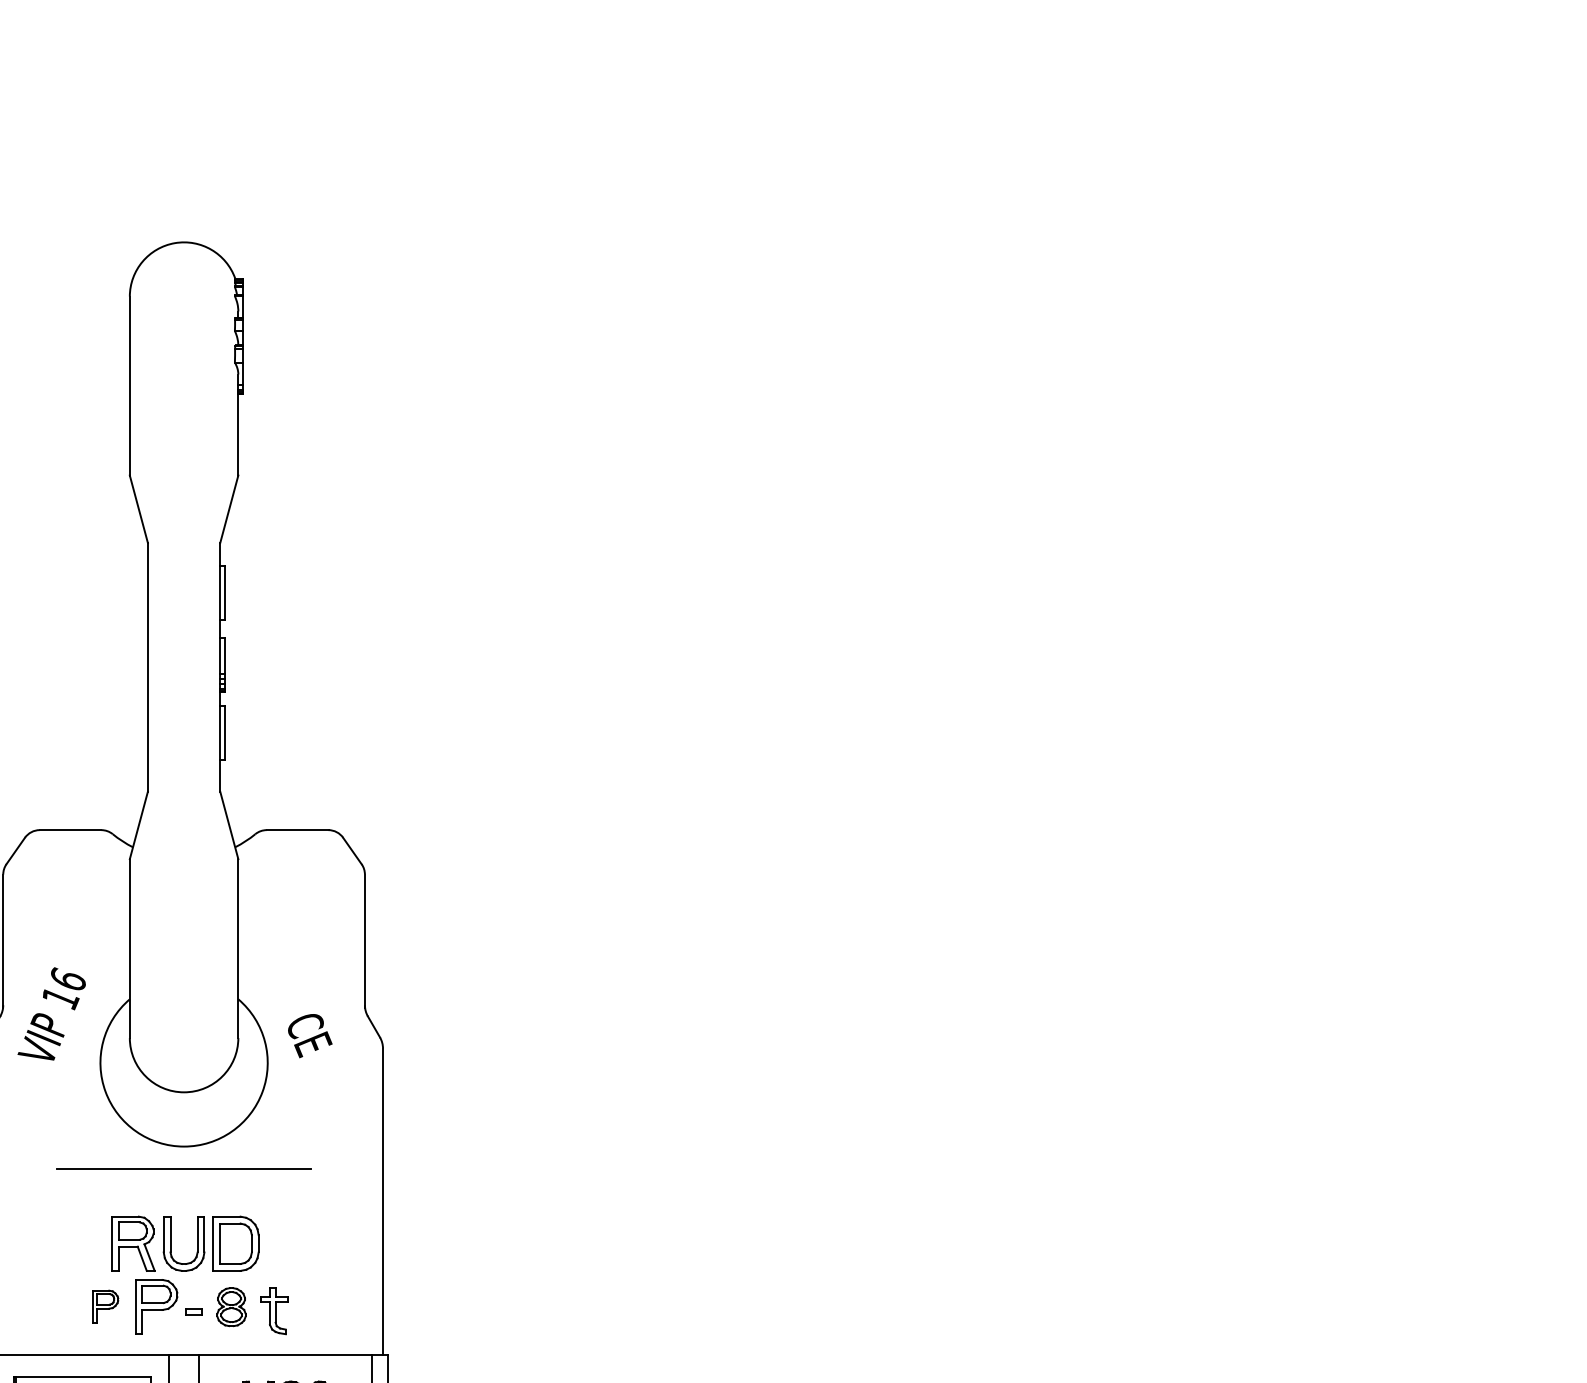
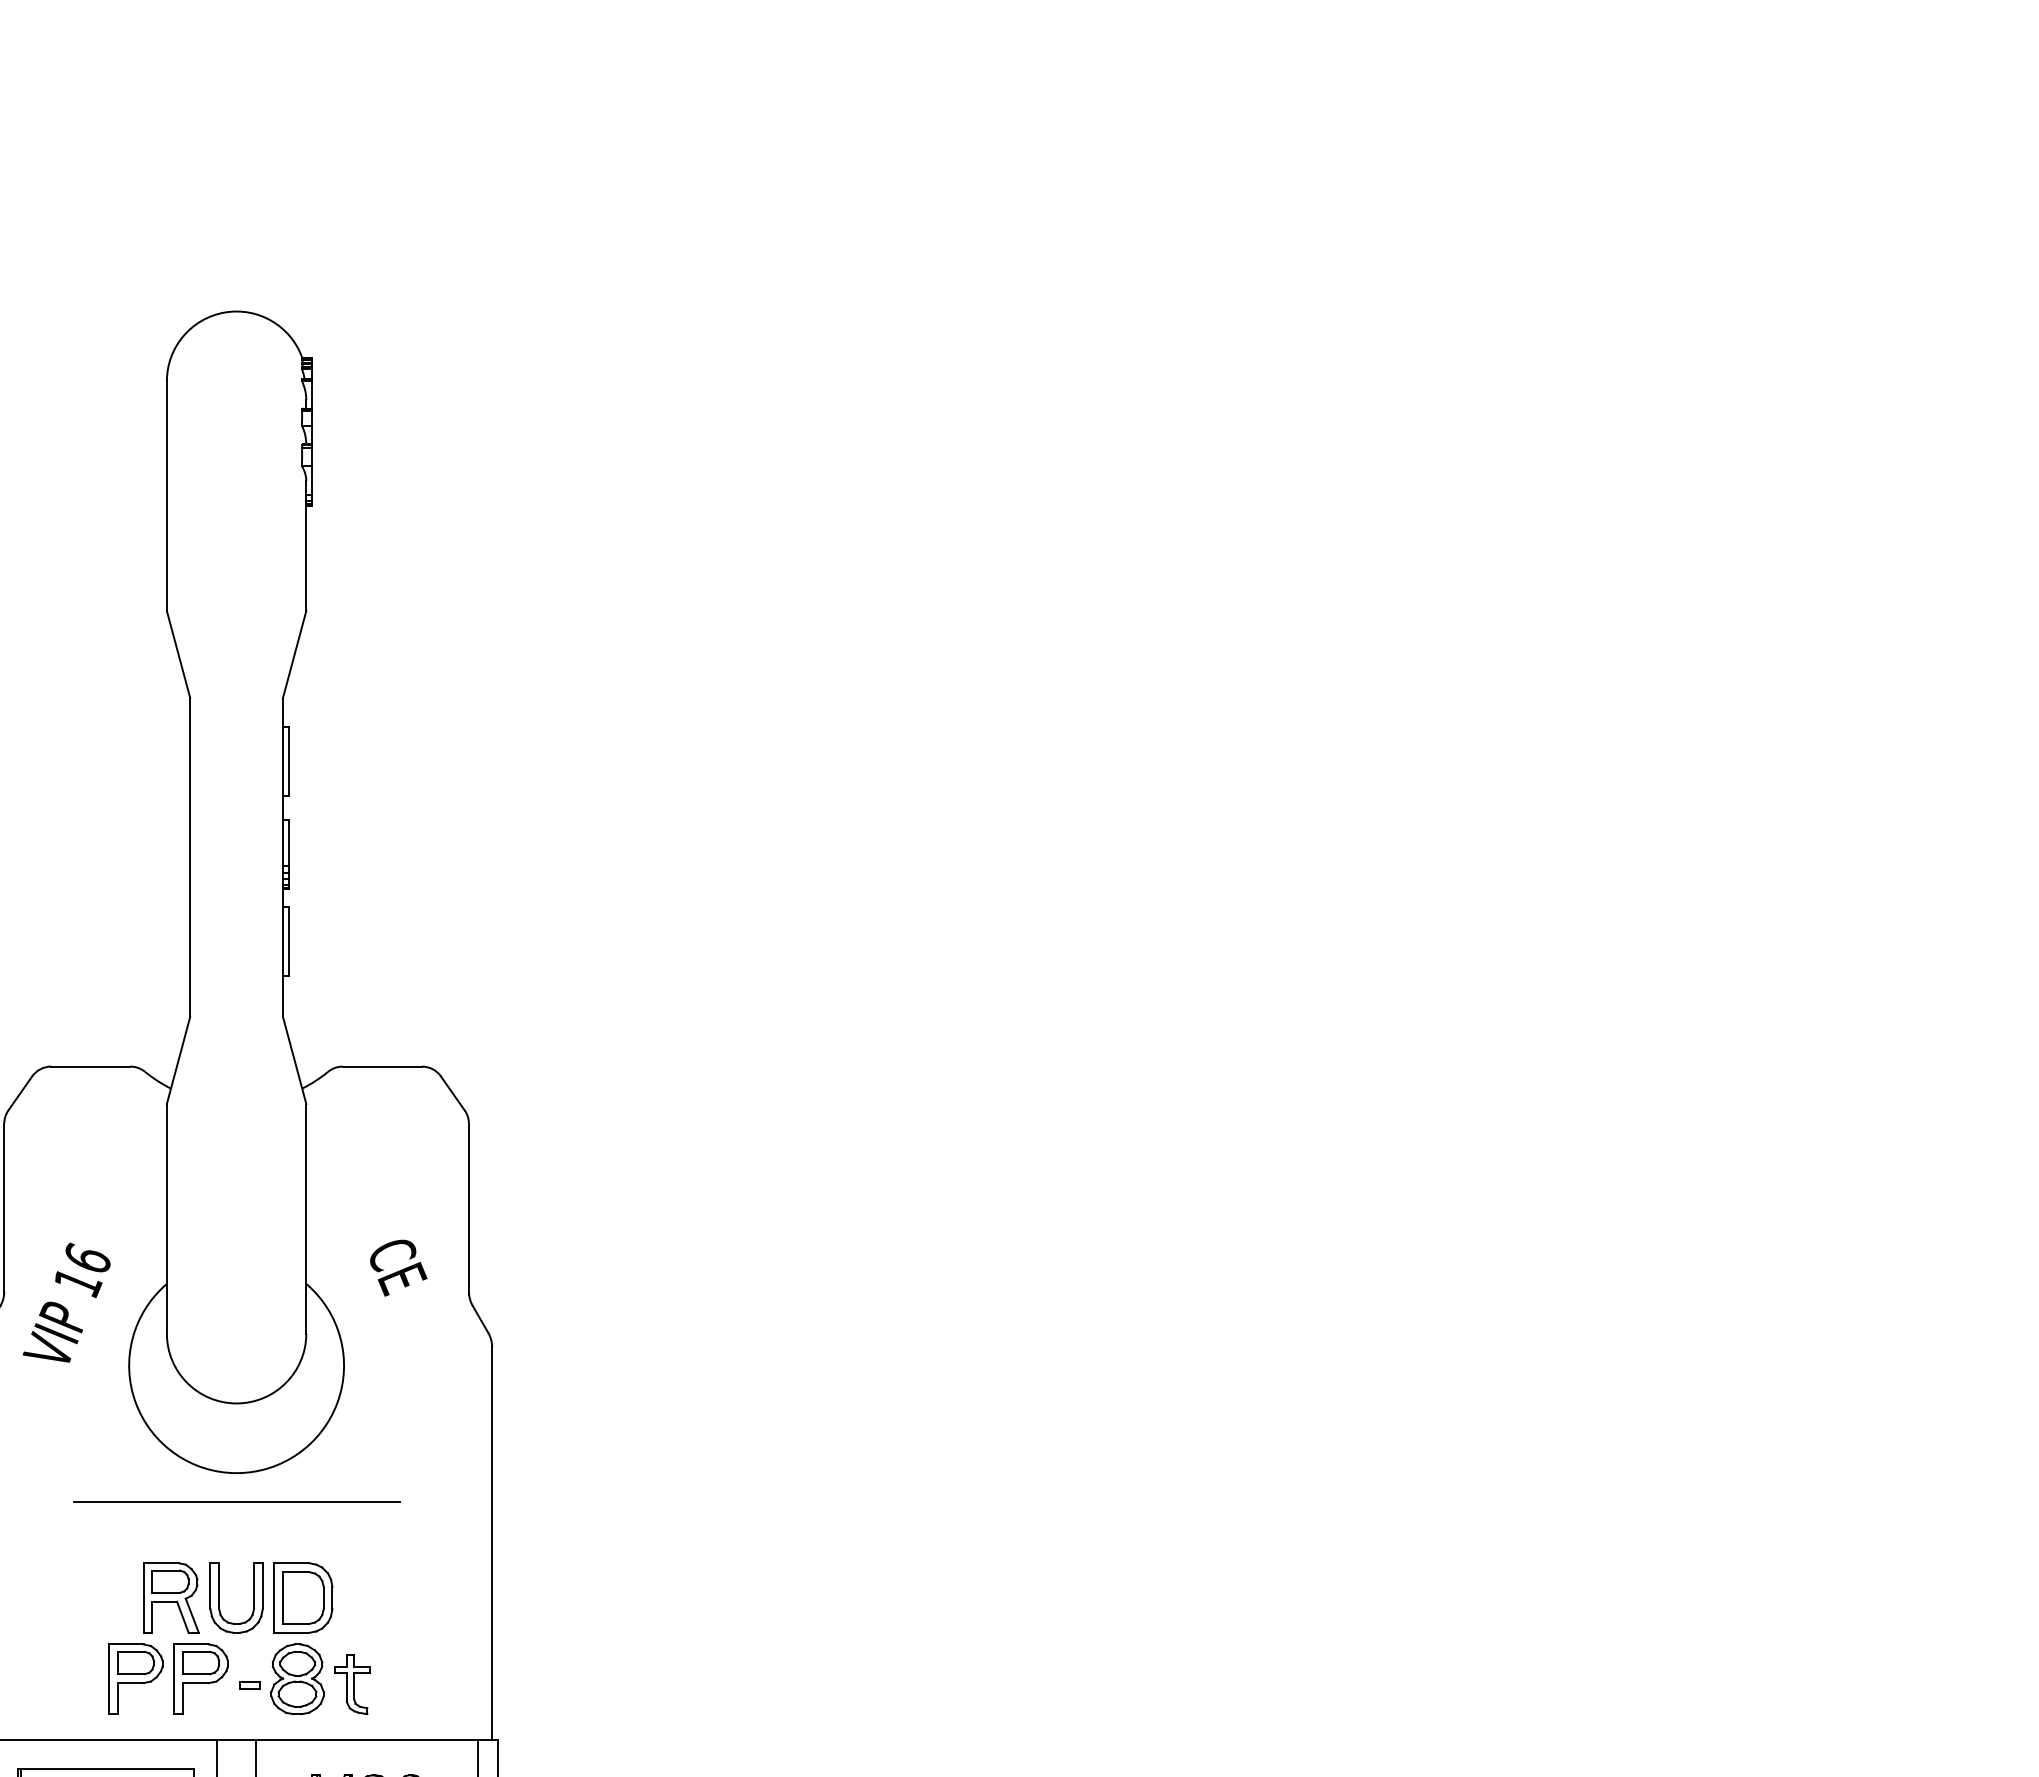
text: (310, 1035) -> (398, 1267), moved
part: (105, 1306) -> (135, 1678), size x1.67
part: (231, 1307) -> (297, 1679), size x1.43

